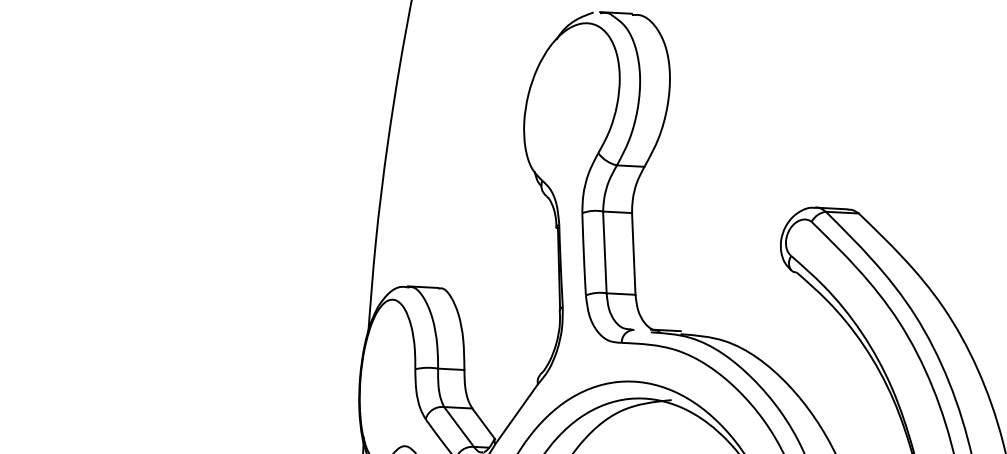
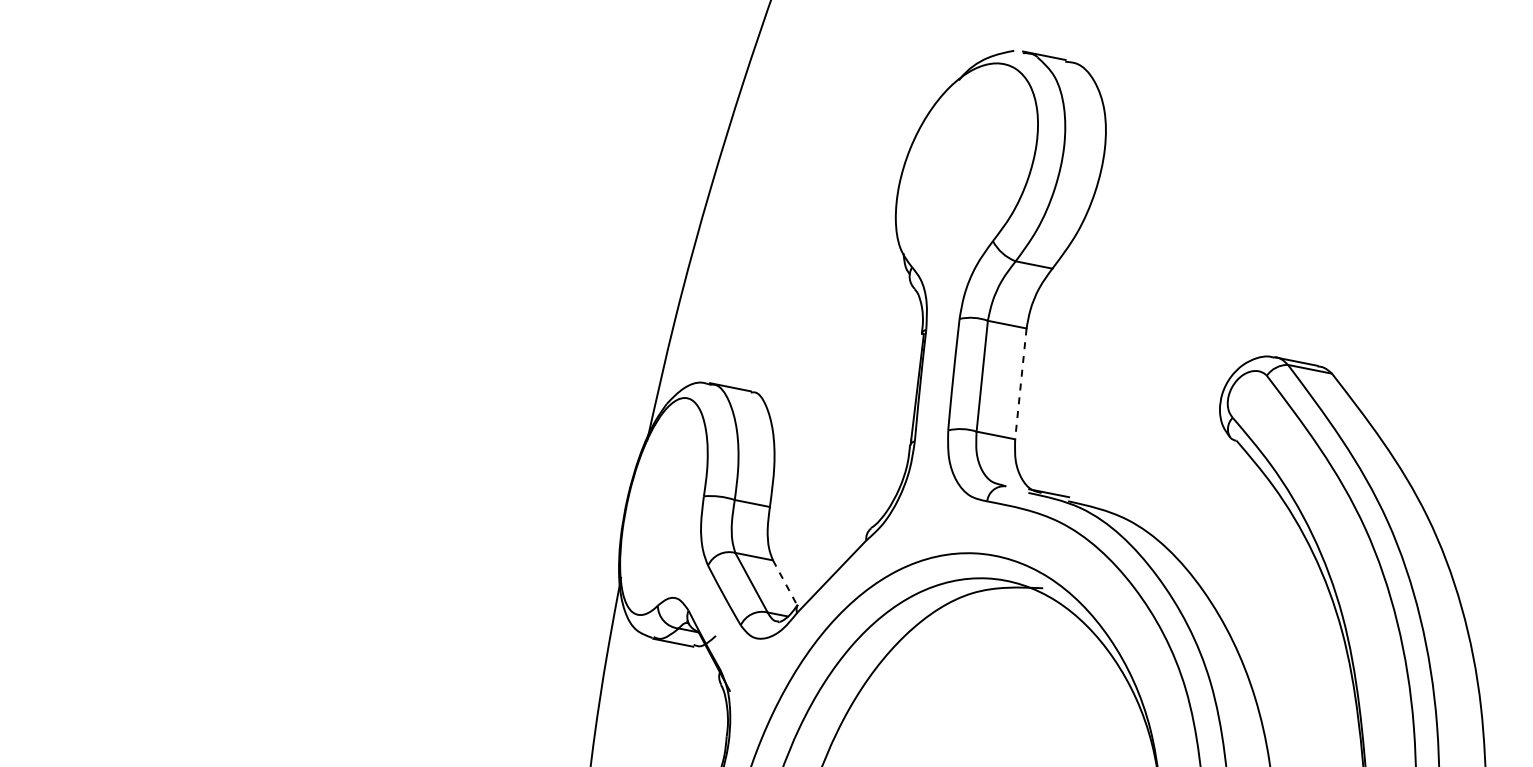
line: (633, 253) -> (1020, 383), solid -> dashed
line: (483, 423) -> (785, 583), solid -> dashed

